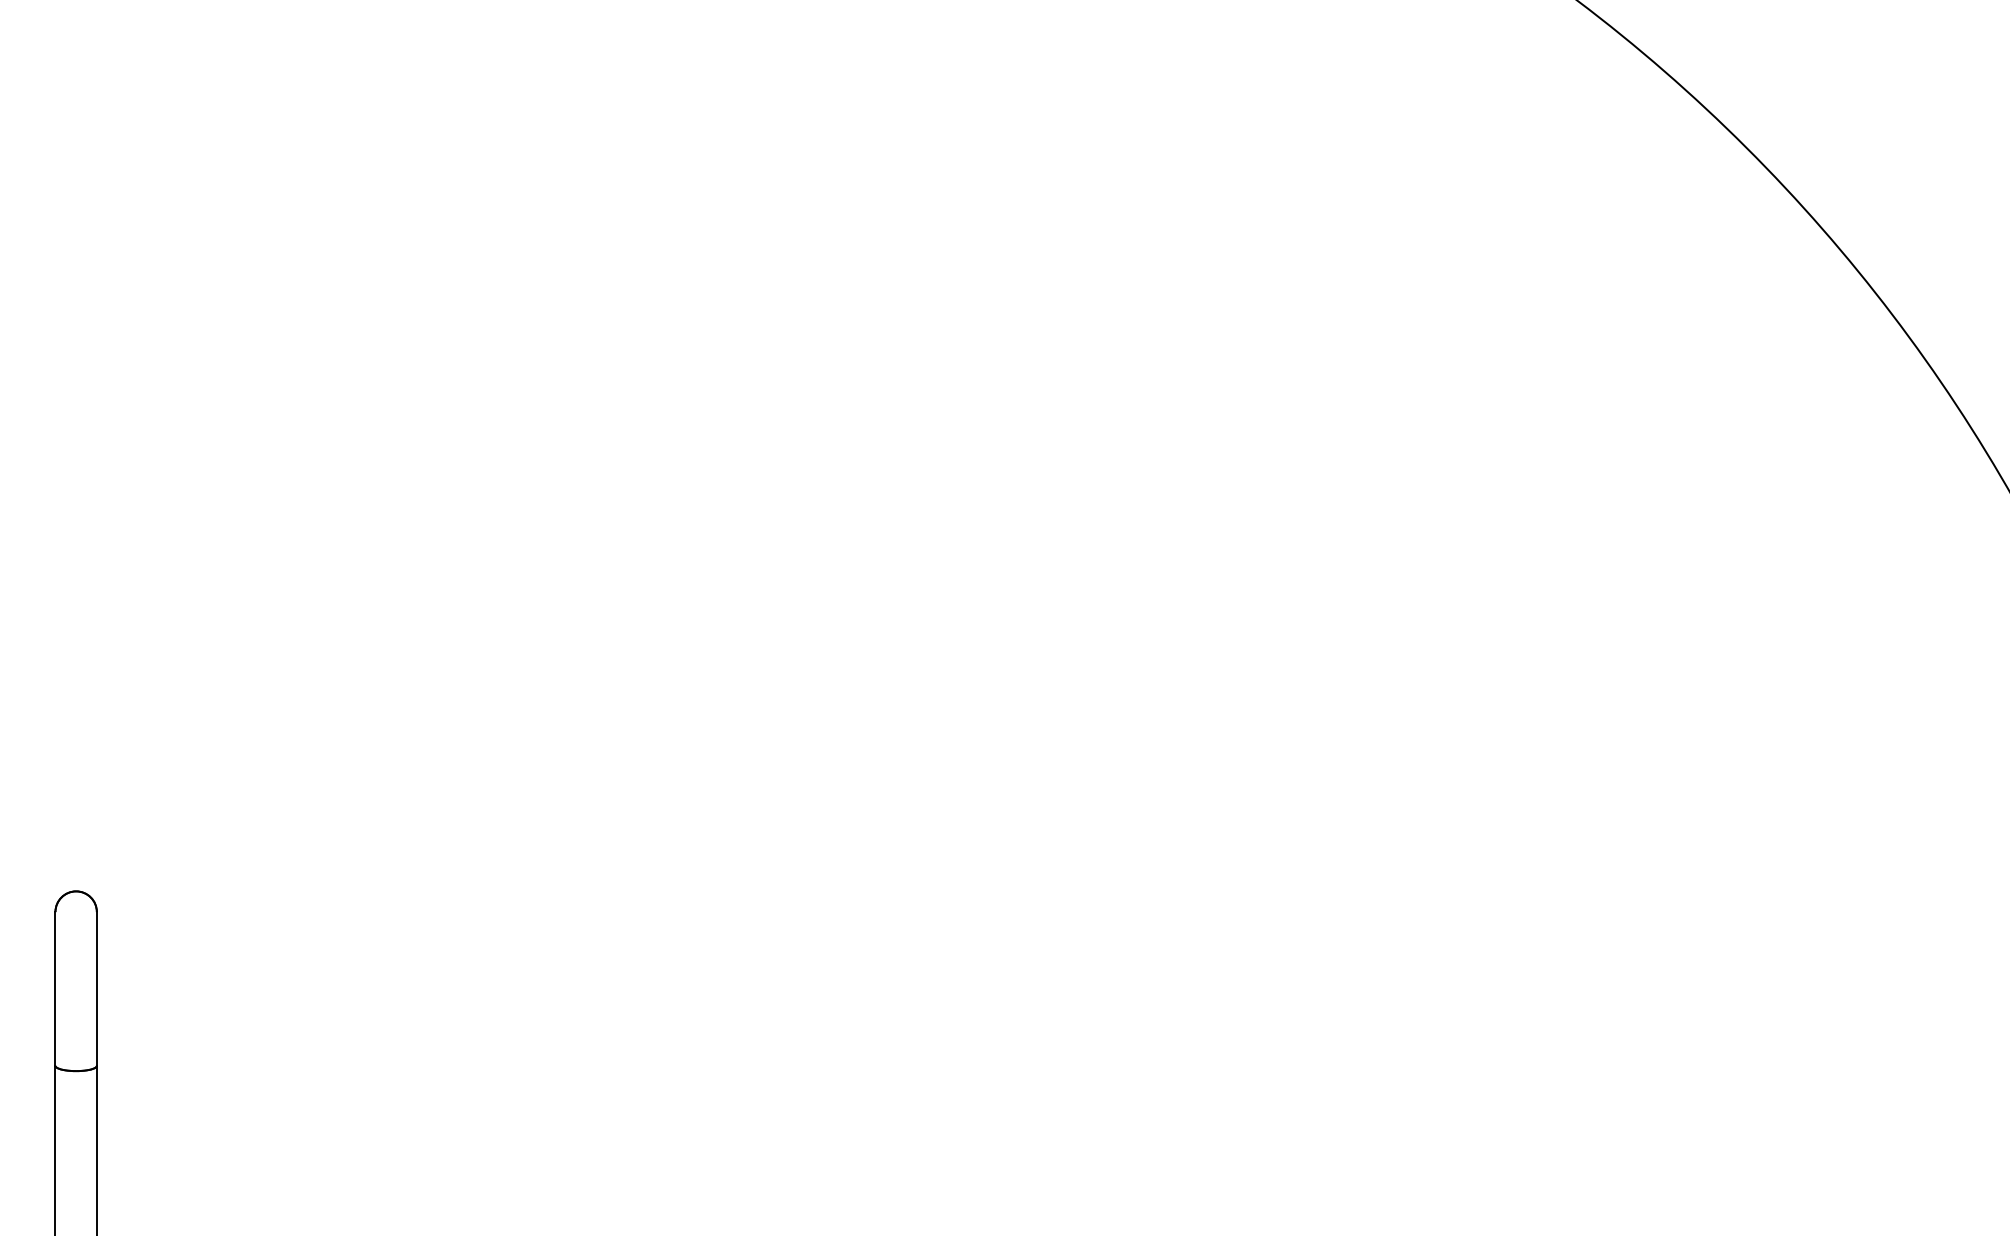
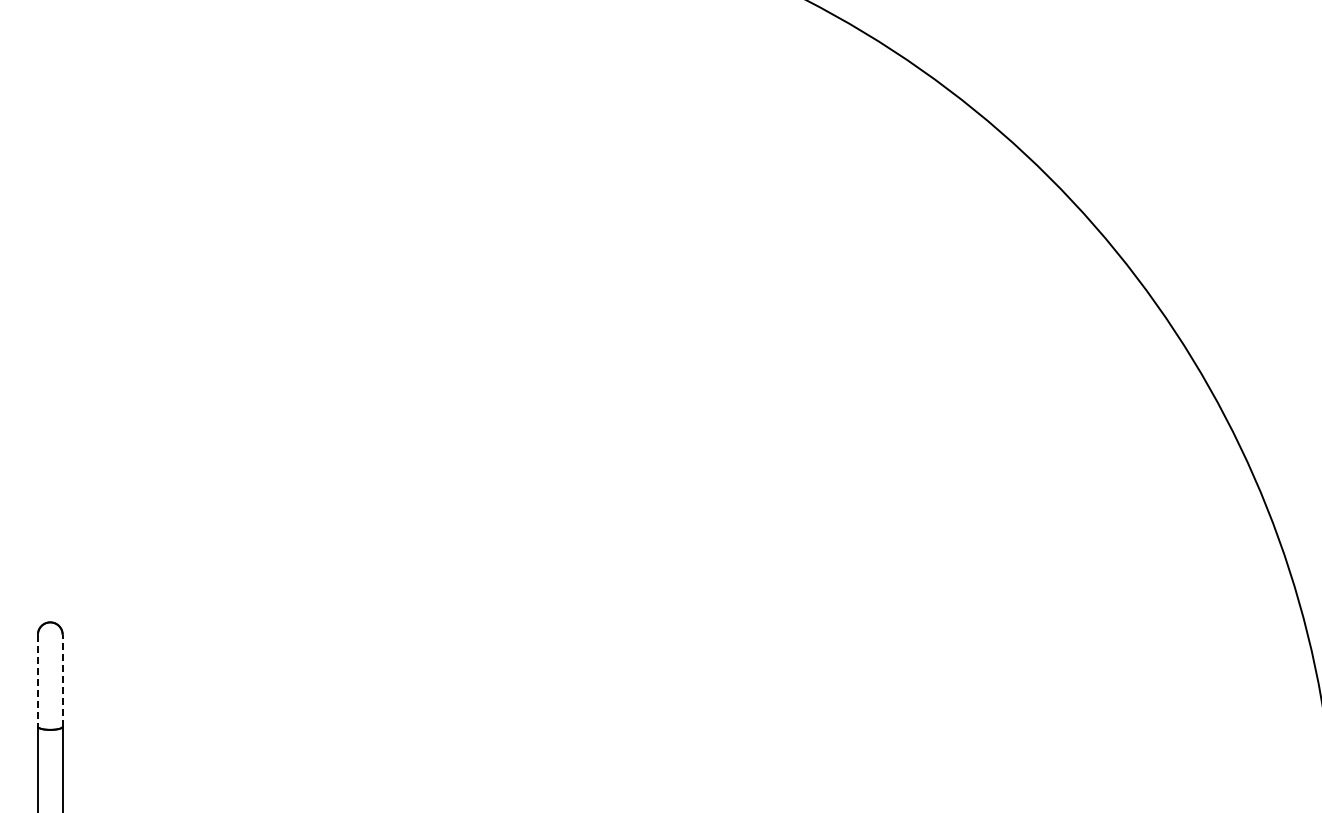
line: (54, 988) -> (37, 680), solid -> dashed
line: (96, 988) -> (62, 680), solid -> dashed

